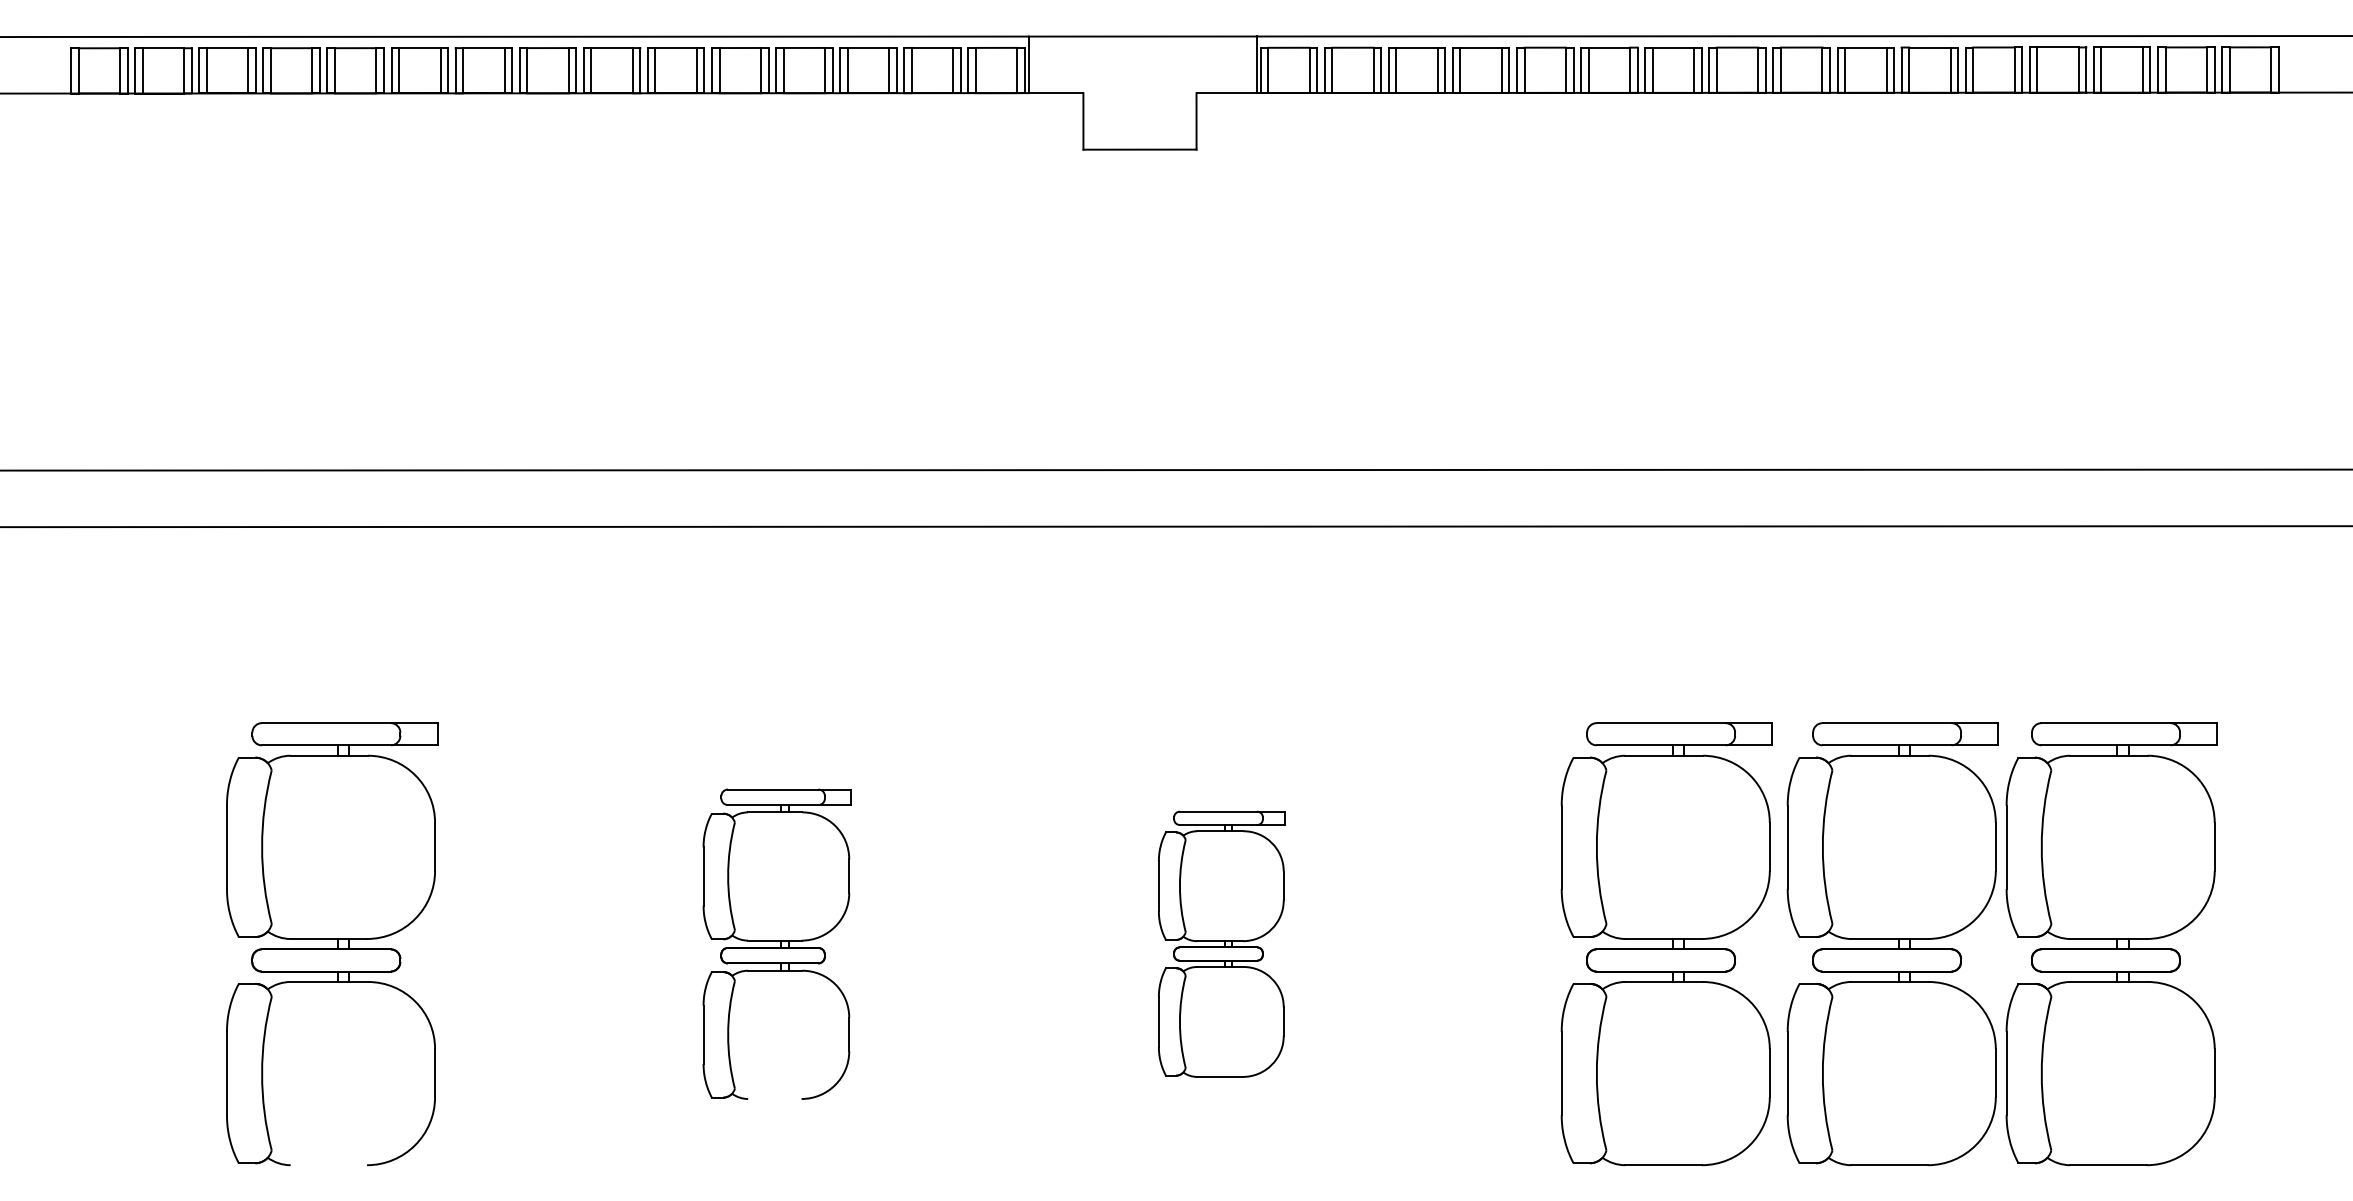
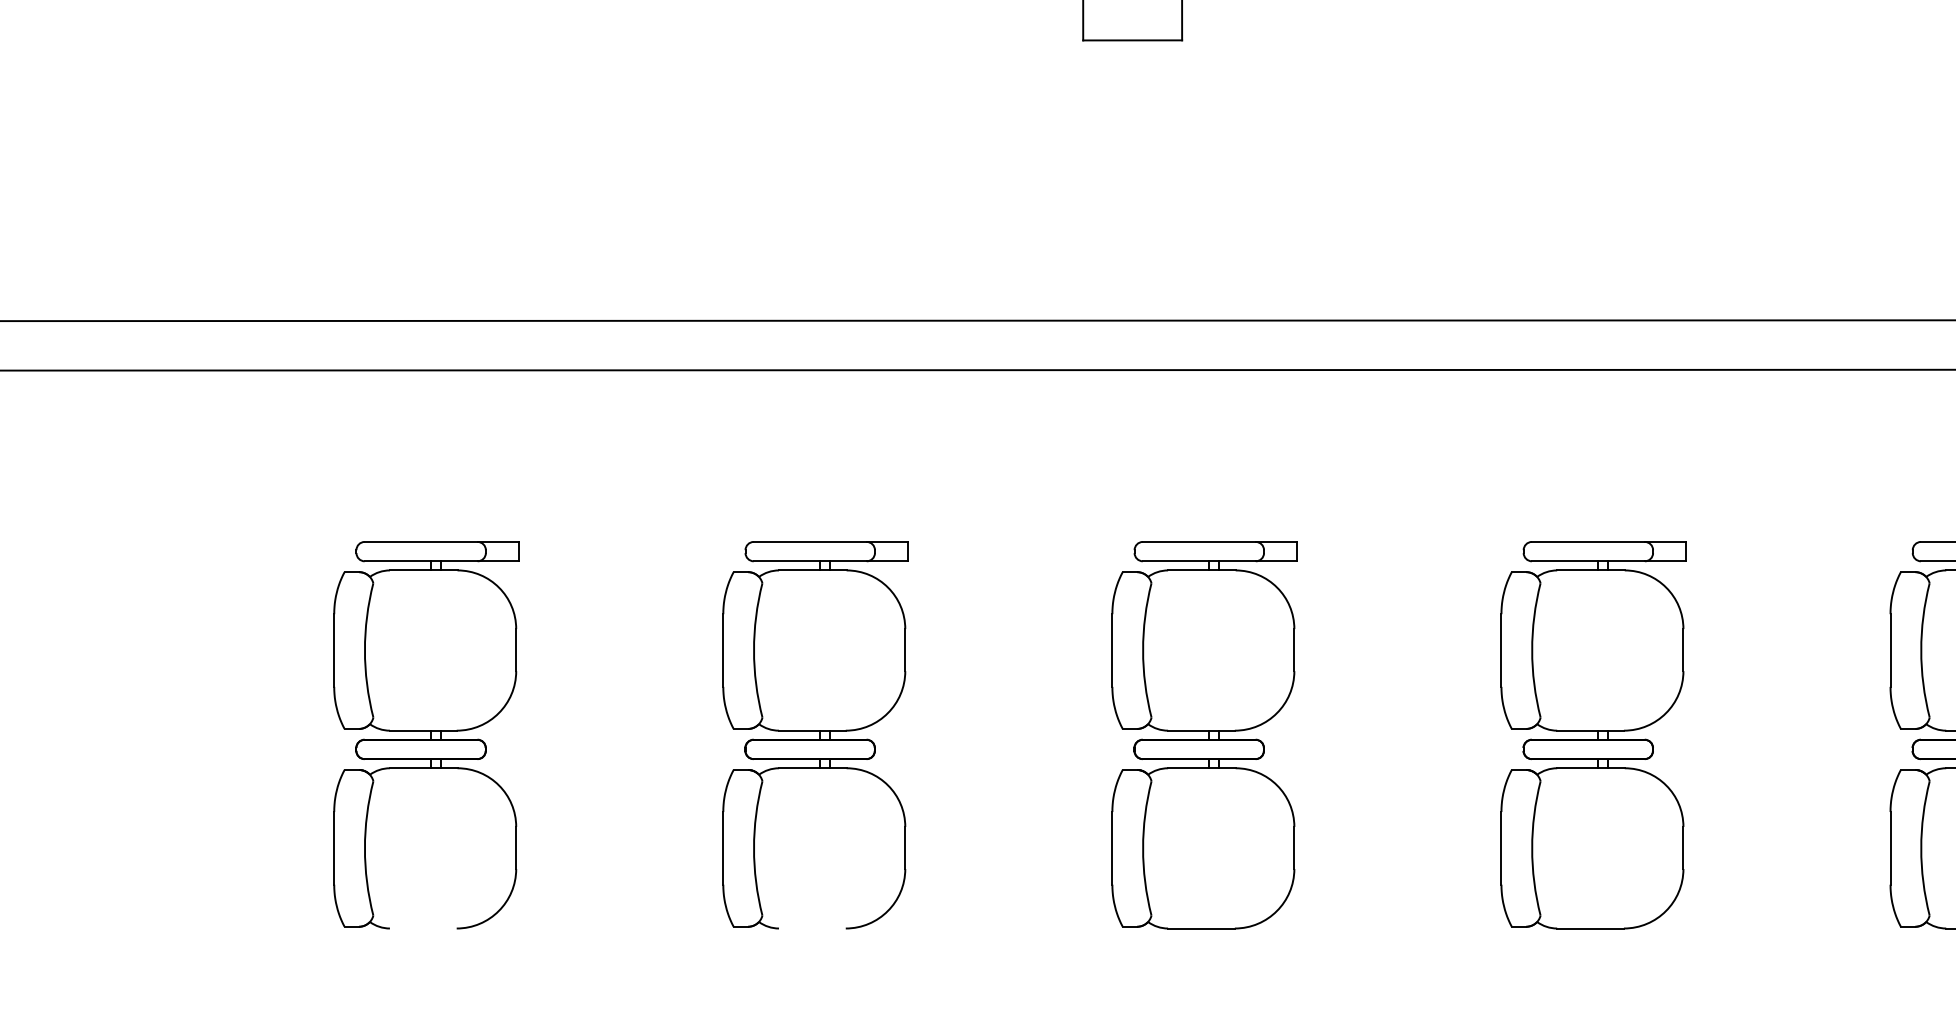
part: (777, 944) -> (815, 735), size x1.43
part: (1221, 944) -> (1203, 735), size x1.67
part: (1892, 944) -> (1790, 735), removed

